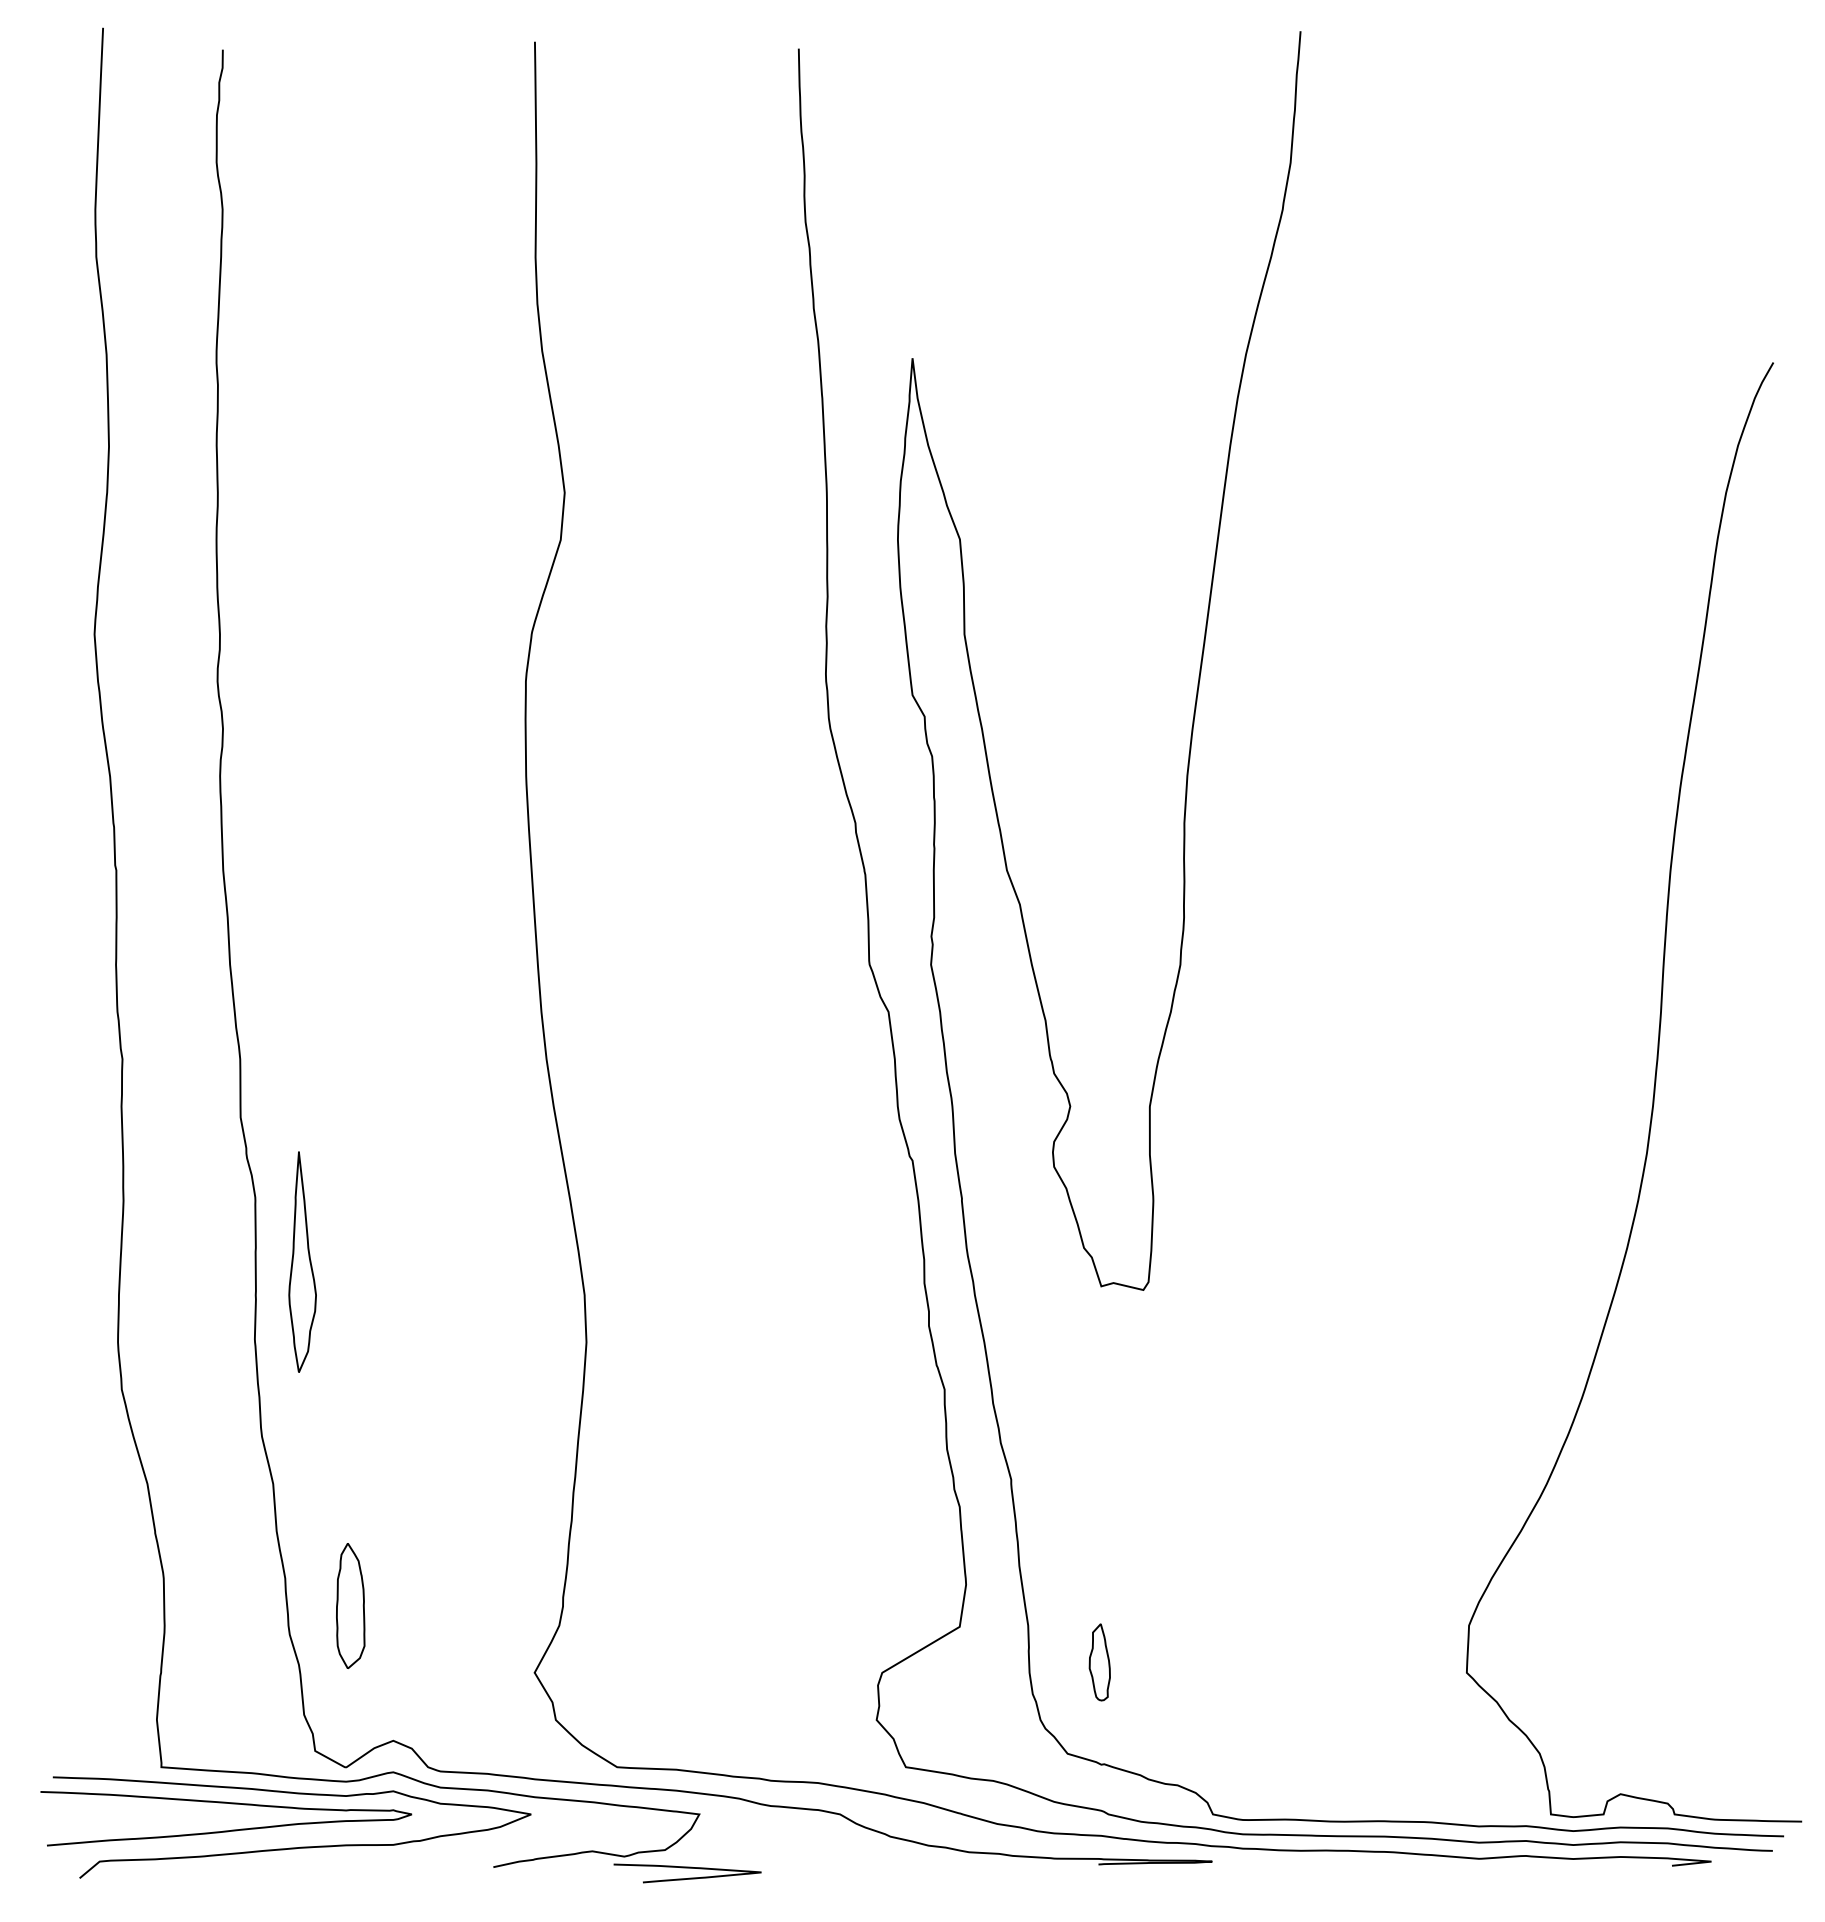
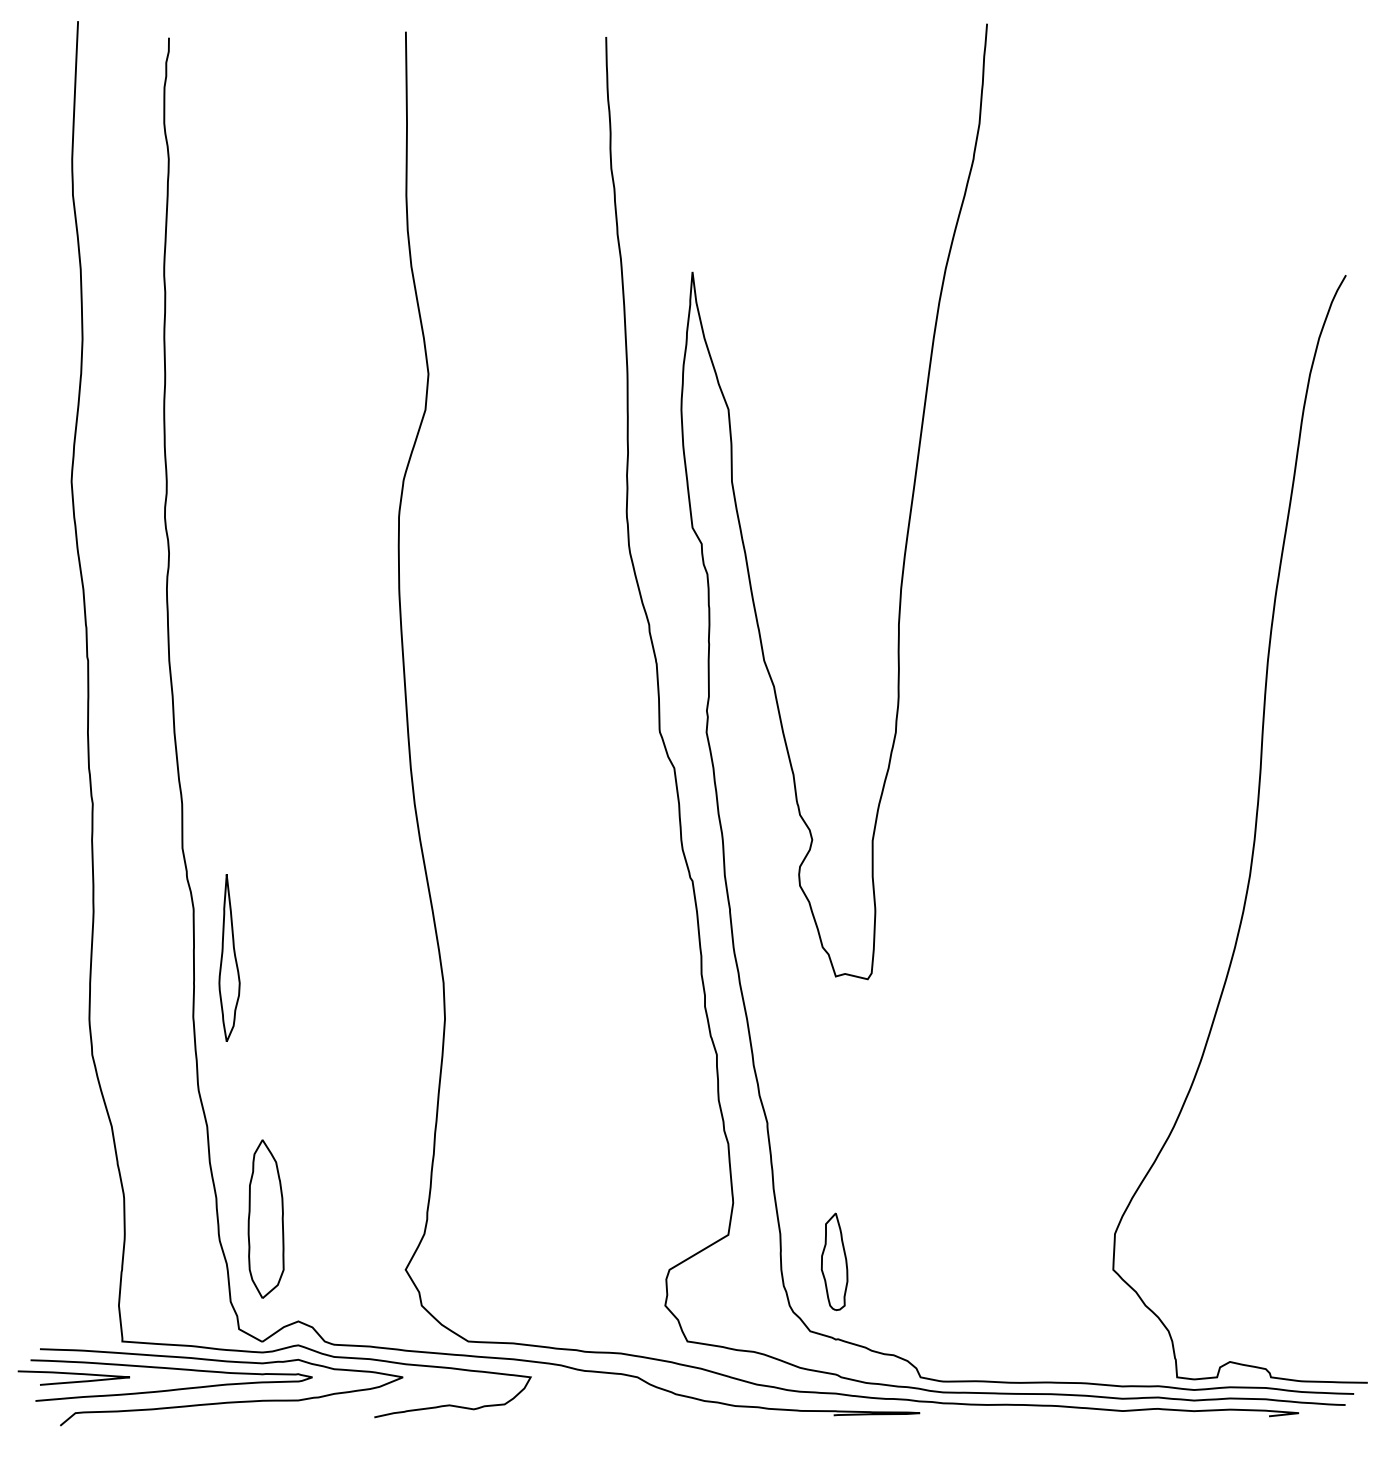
part: (350, 1605) -> (265, 1218), size x1.67
part: (1099, 1662) -> (834, 1262), size x1.67
curve: (689, 1877) -> (75, 1381), moved

